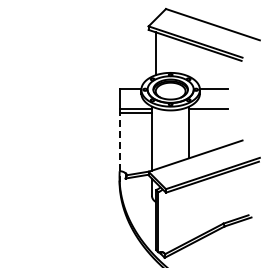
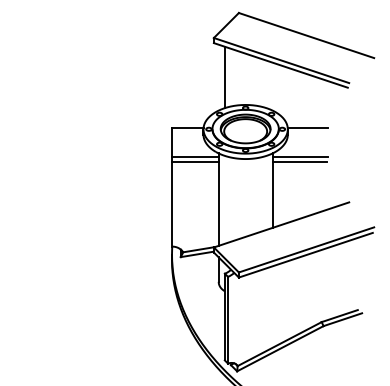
line: (207, 112) -> (298, 162), added
line: (119, 141) -> (171, 203), dashed -> solid

